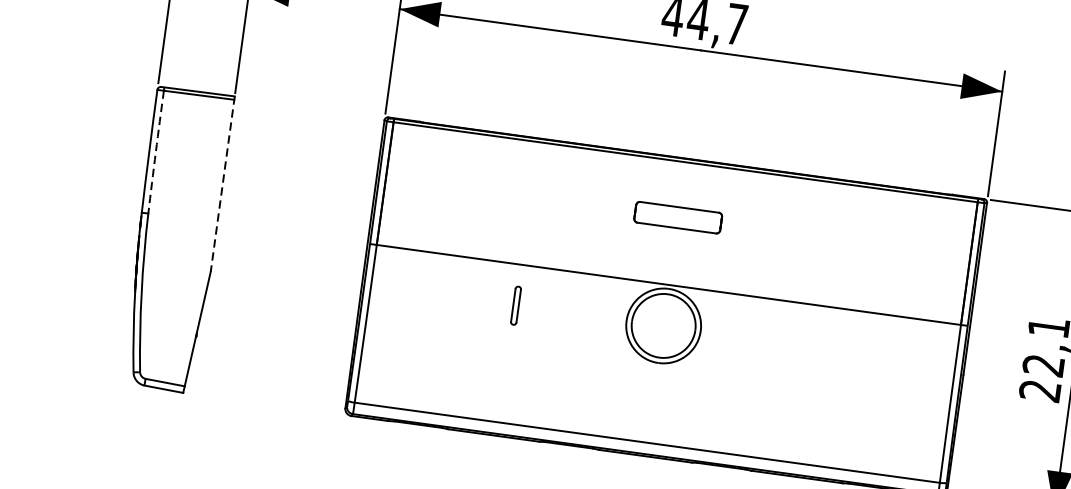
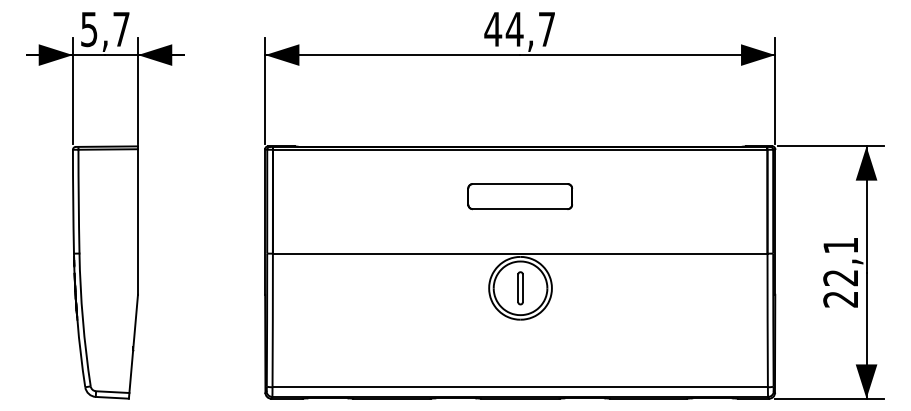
arc: (155, 151) -> (78, 201), dashed -> solid
line: (223, 185) -> (138, 221), dashed -> solid
part: (678, 217) -> (520, 196), size x1.43
part: (515, 305) -> (520, 288), moved

